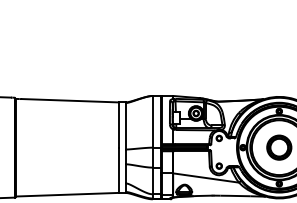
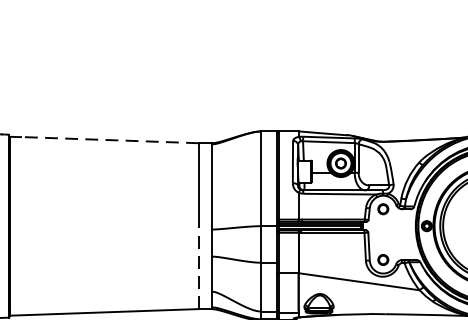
line: (69, 100) -> (108, 139), solid -> dashed
line: (118, 170) -> (198, 267), solid -> dashed

